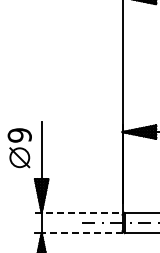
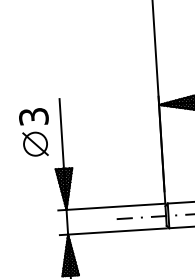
text: (19, 135) -> (33, 117), 9 -> 3
line: (78, 212) -> (111, 206), dashed -> solid
line: (81, 233) -> (116, 232), dashed -> solid

